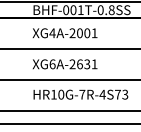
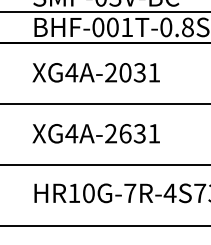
text: (87, 33) -> (140, 73), XG4A-2001 -> XG4A-2031
text: (52, 64) -> (71, 134), XG6A-2631 -> XG4A-2631

